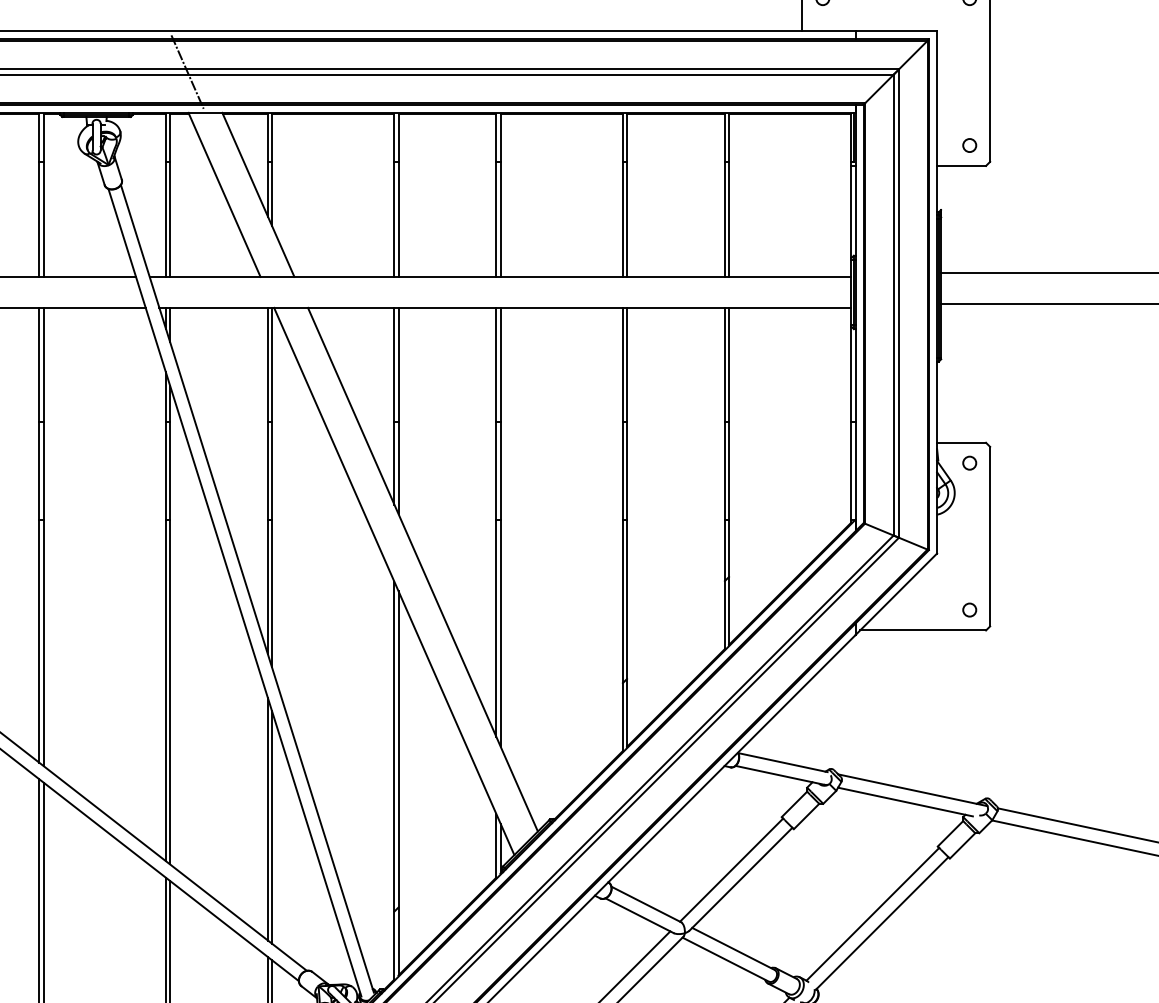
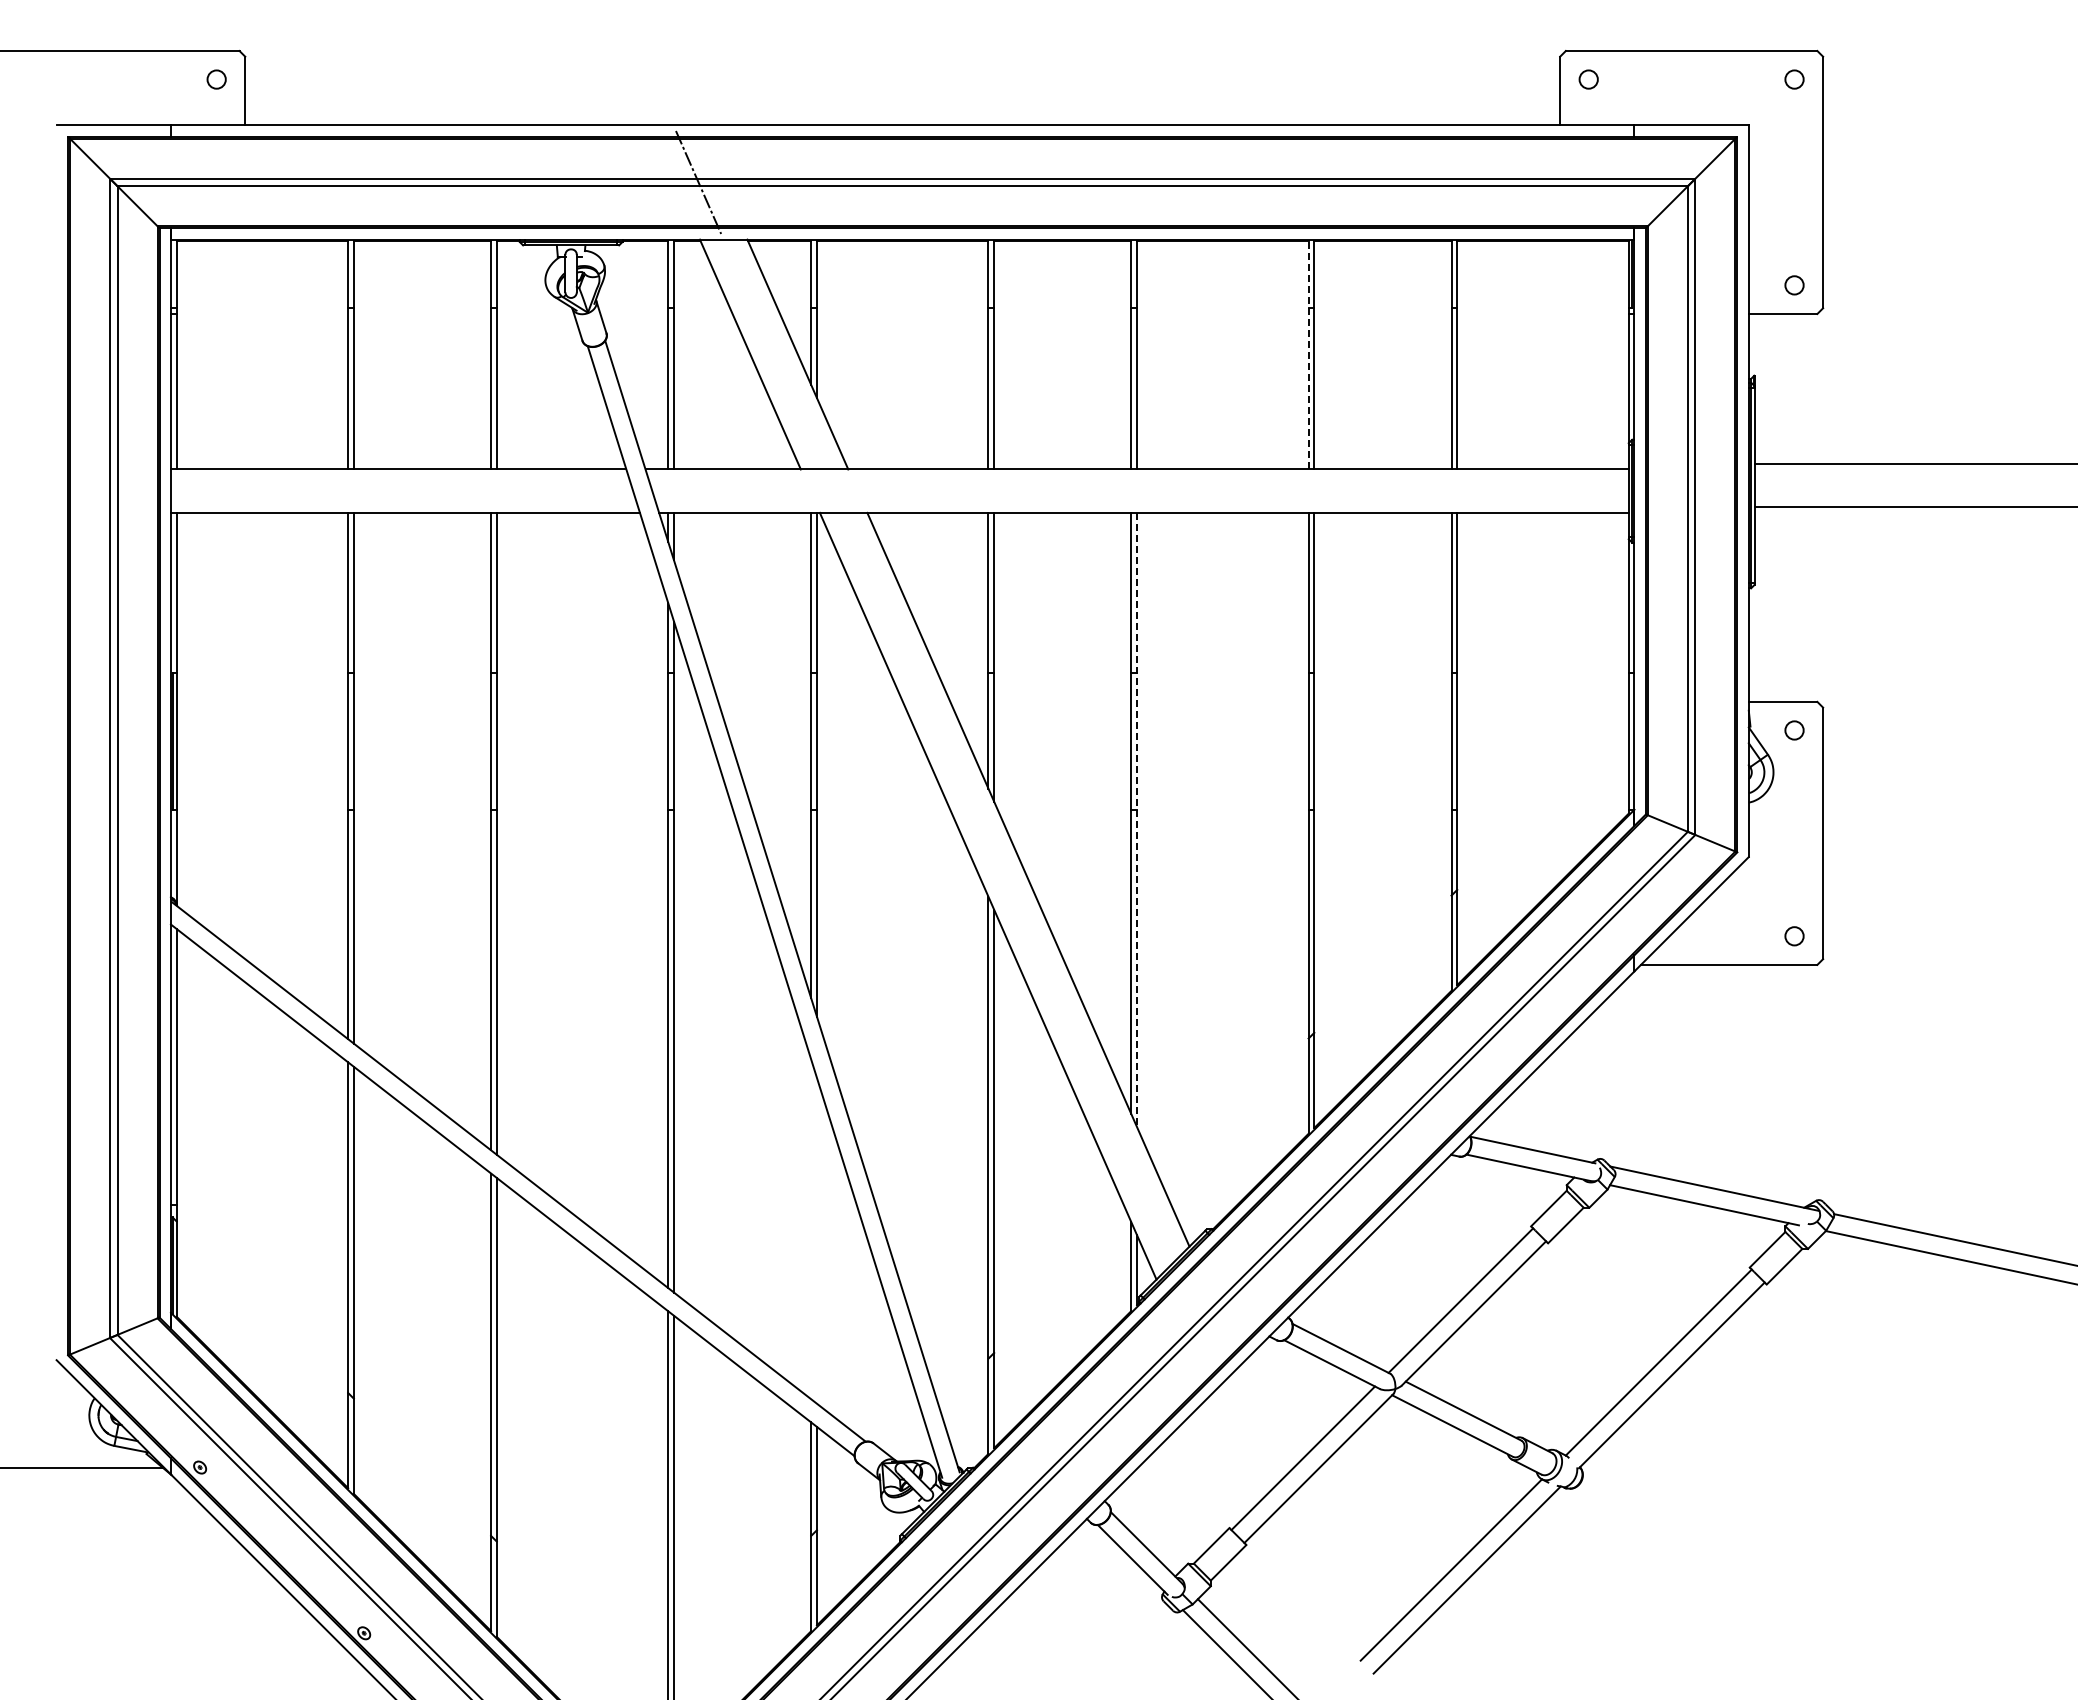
line: (622, 194) -> (1308, 354), solid -> dashed
line: (500, 527) -> (1137, 820), solid -> dashed
line: (268, 819) -> (811, 1229), removed
line: (271, 827) -> (816, 1240), removed

